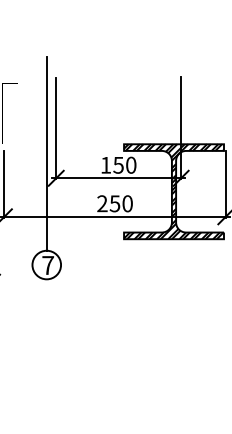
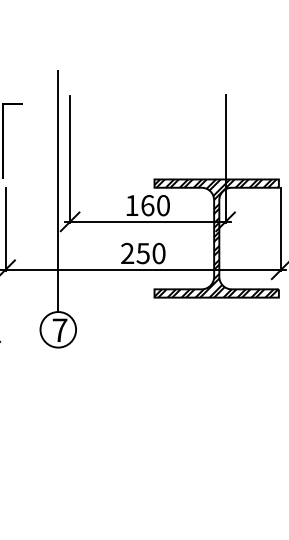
text: (118, 164) -> (147, 204), 150 -> 160

